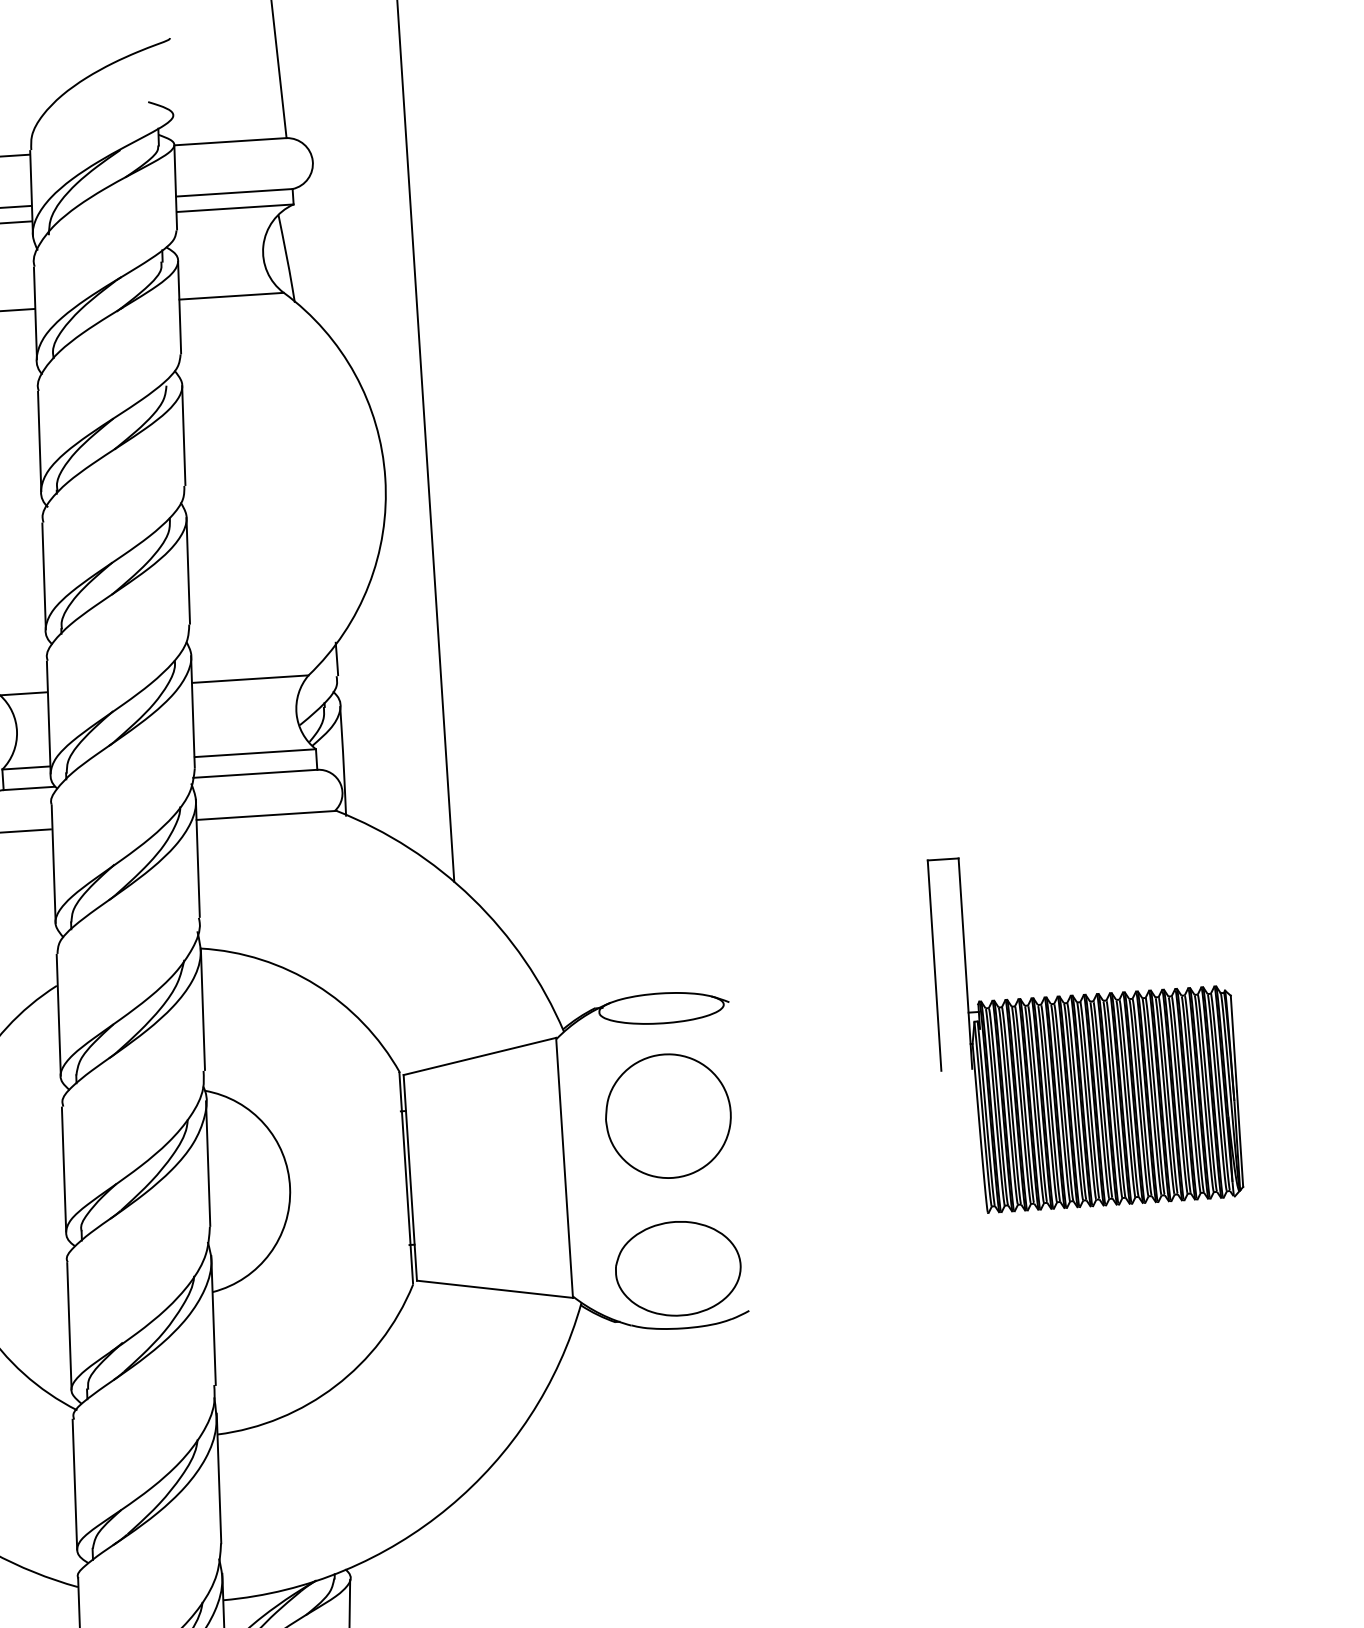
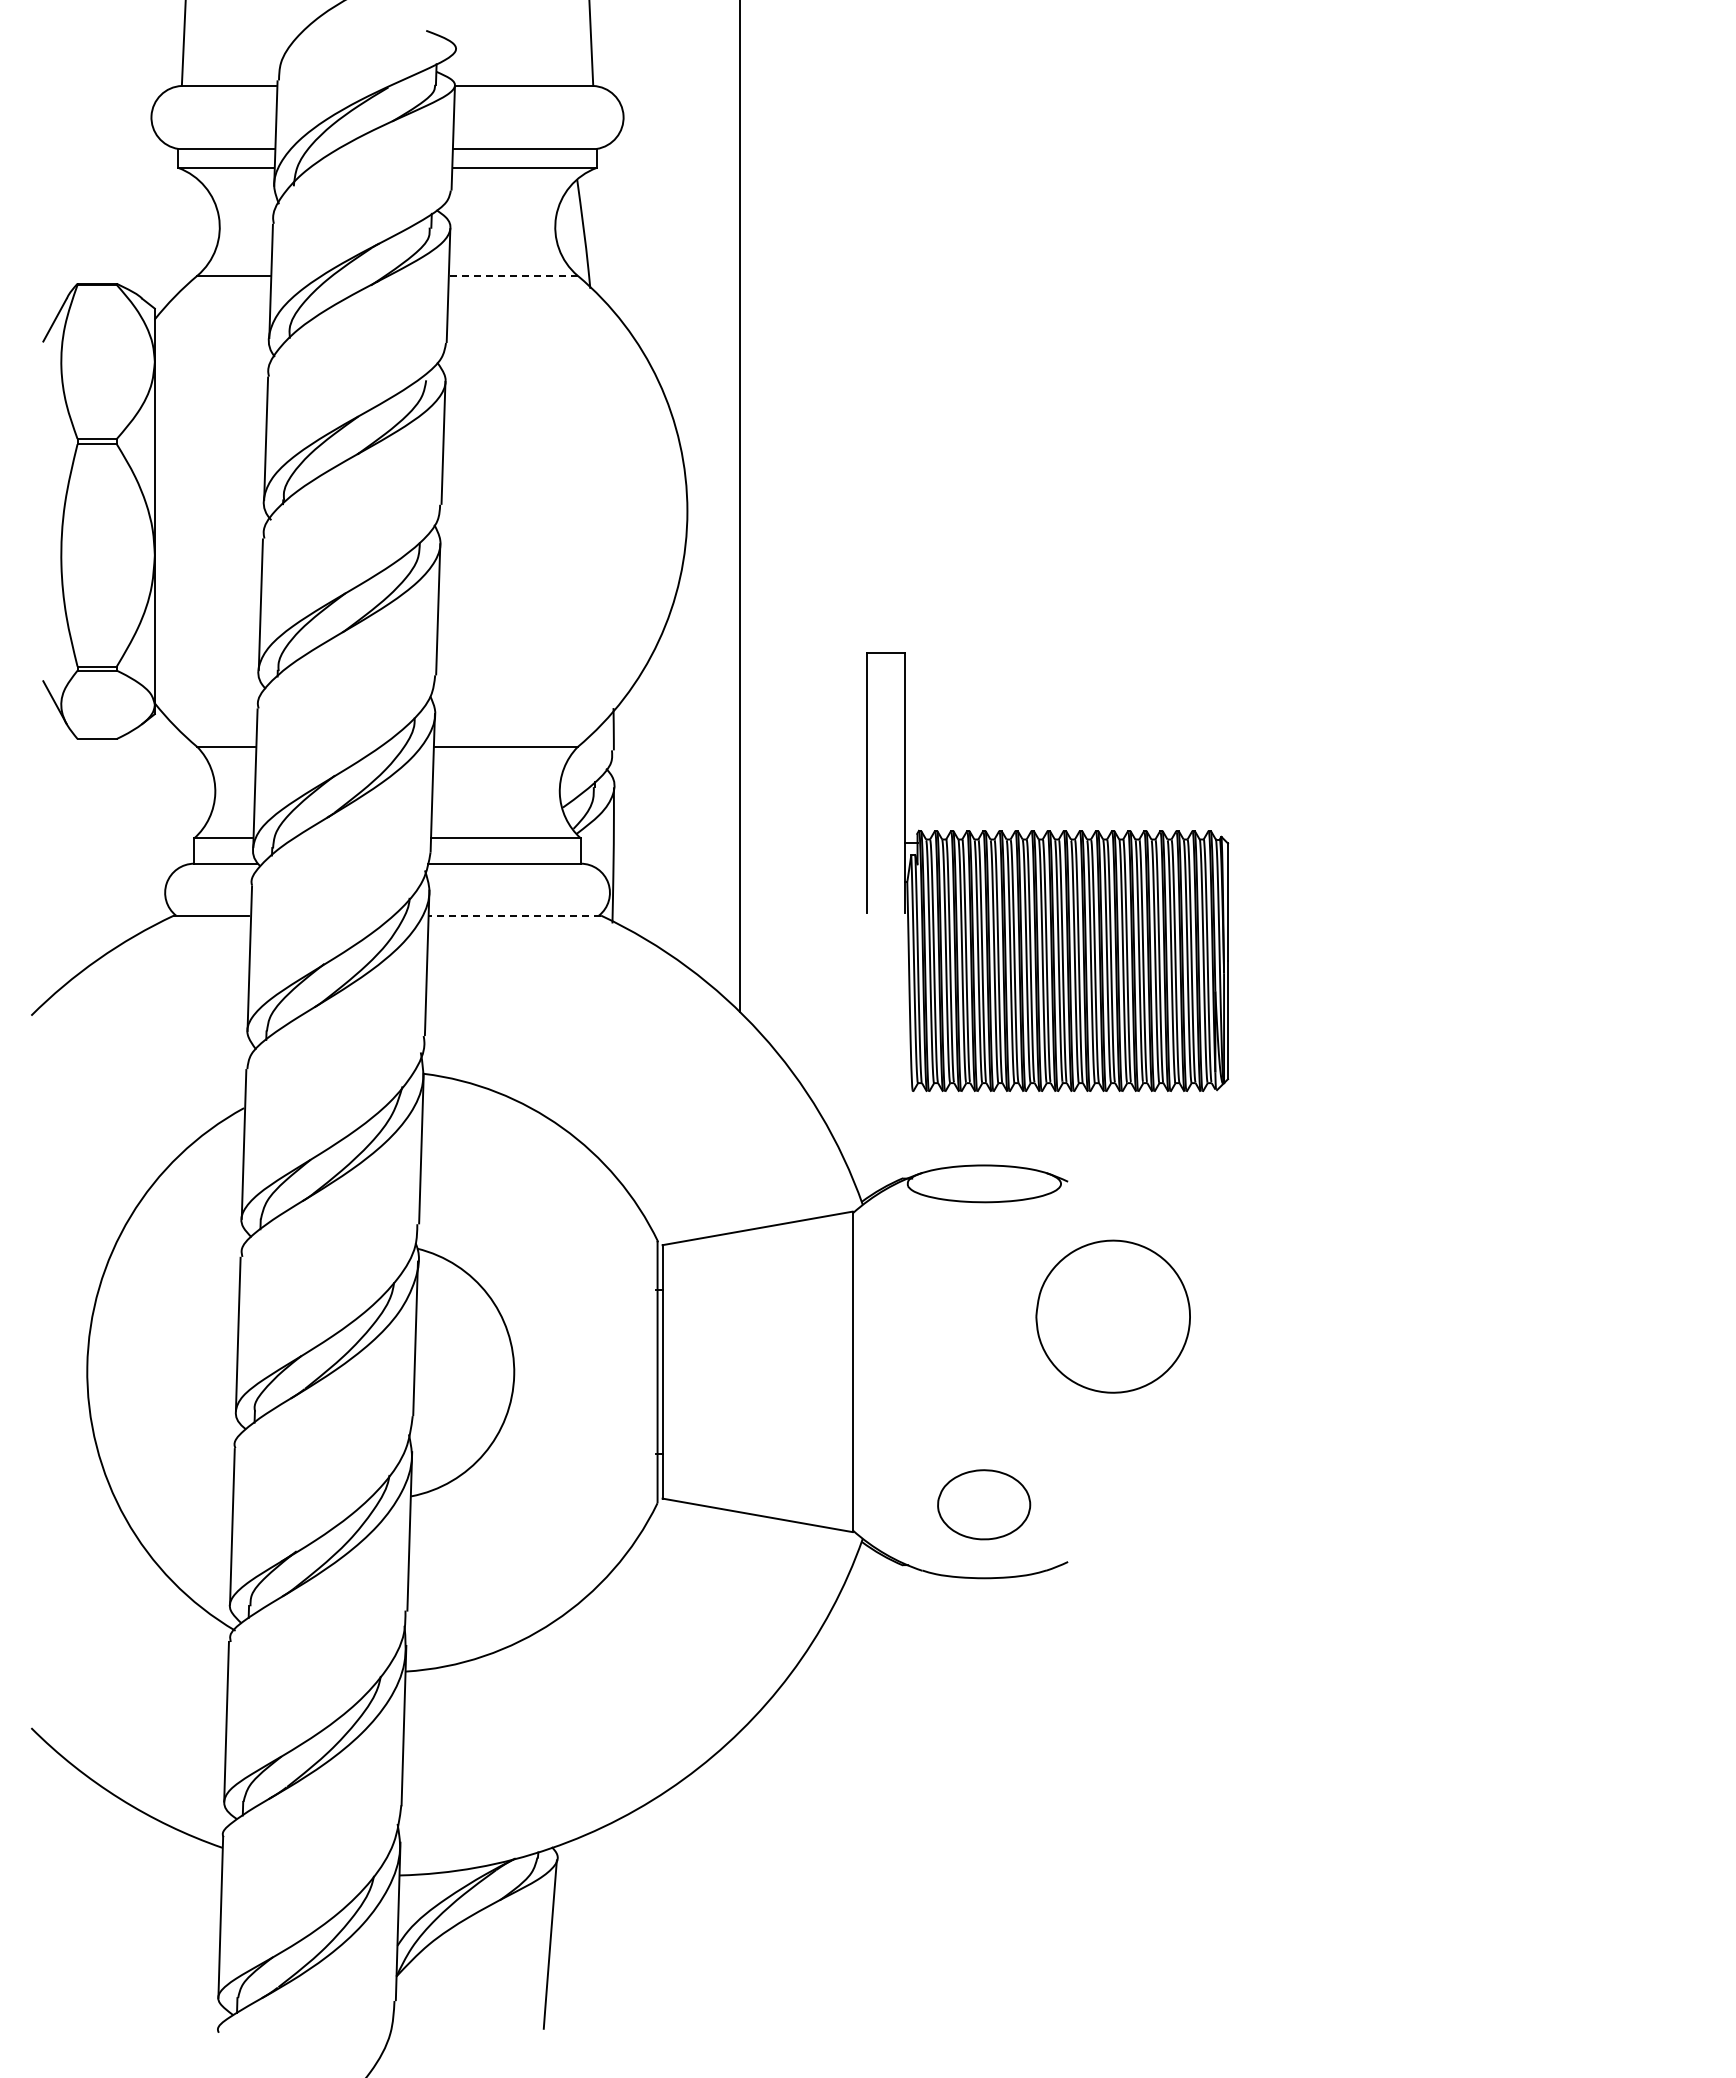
line: (231, 296) -> (512, 275), solid -> dashed
line: (266, 815) -> (514, 915), solid -> dashed
part: (1085, 1027) -> (1047, 871), moved
part: (667, 1116) -> (1112, 1316), moved
part: (677, 1268) -> (983, 1504), size x0.6

